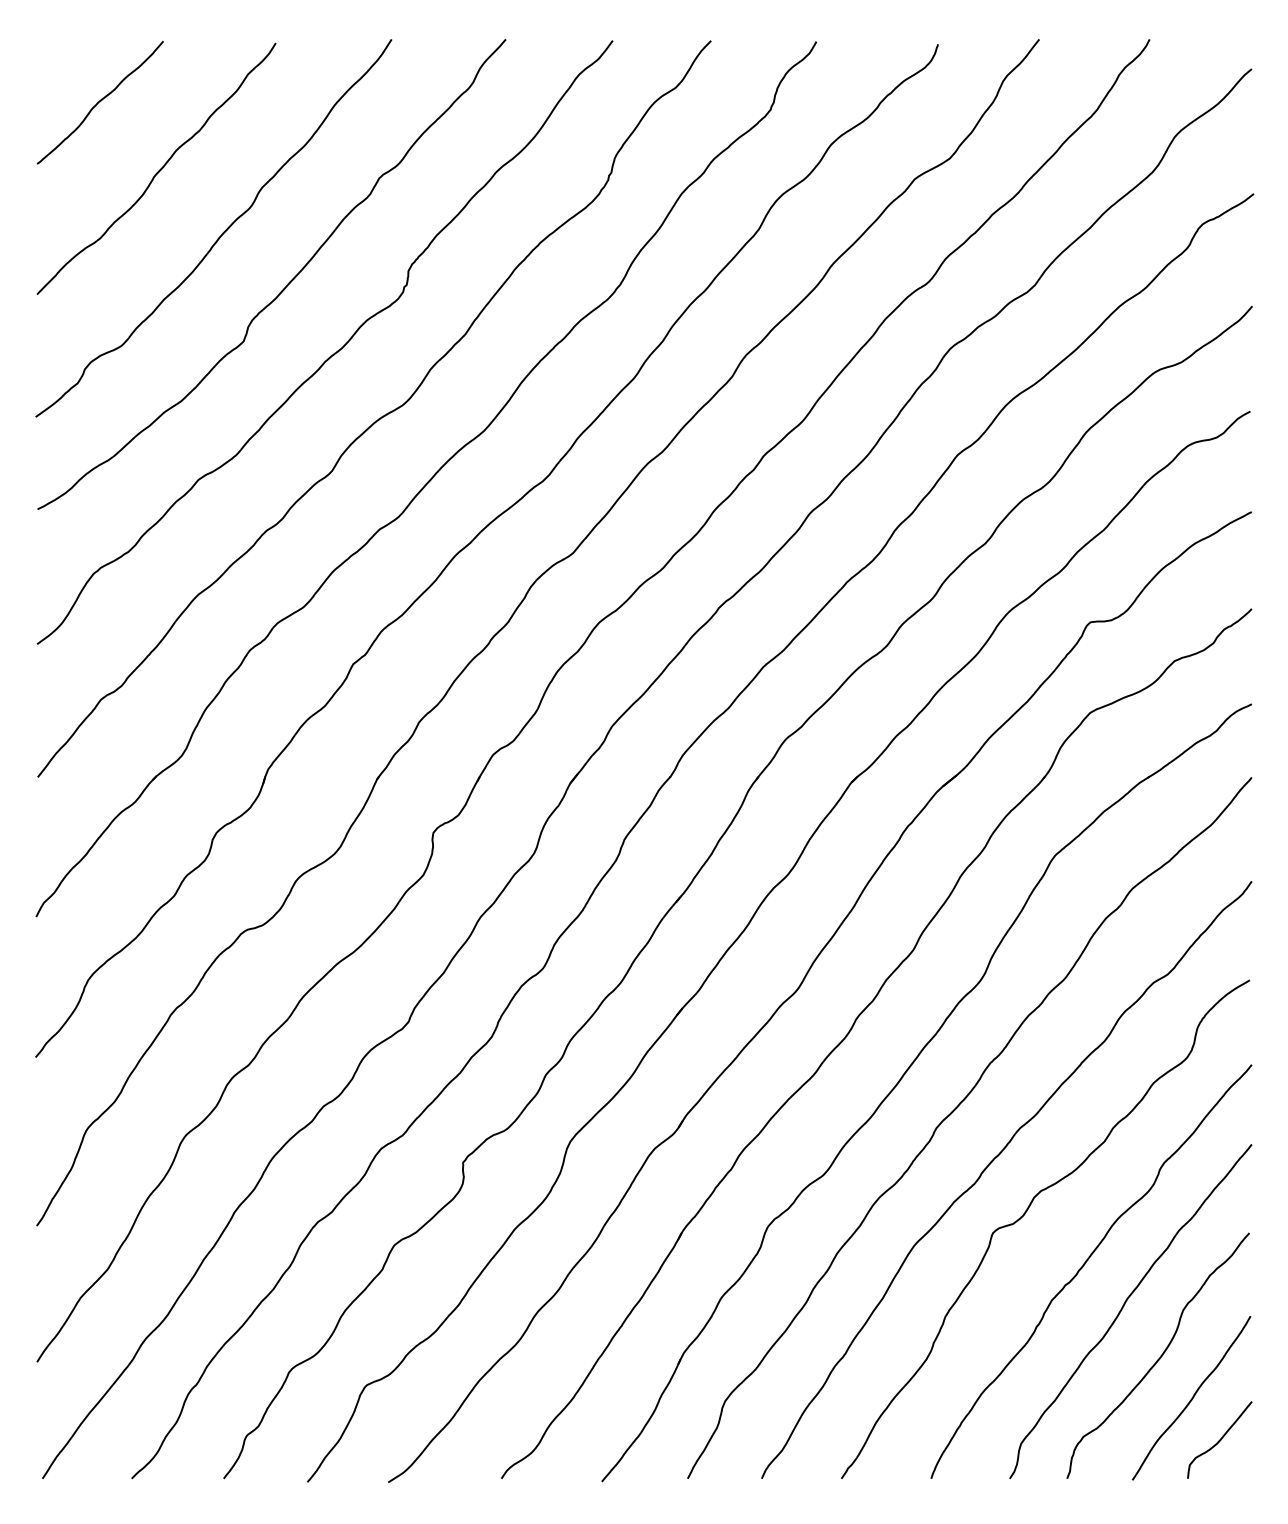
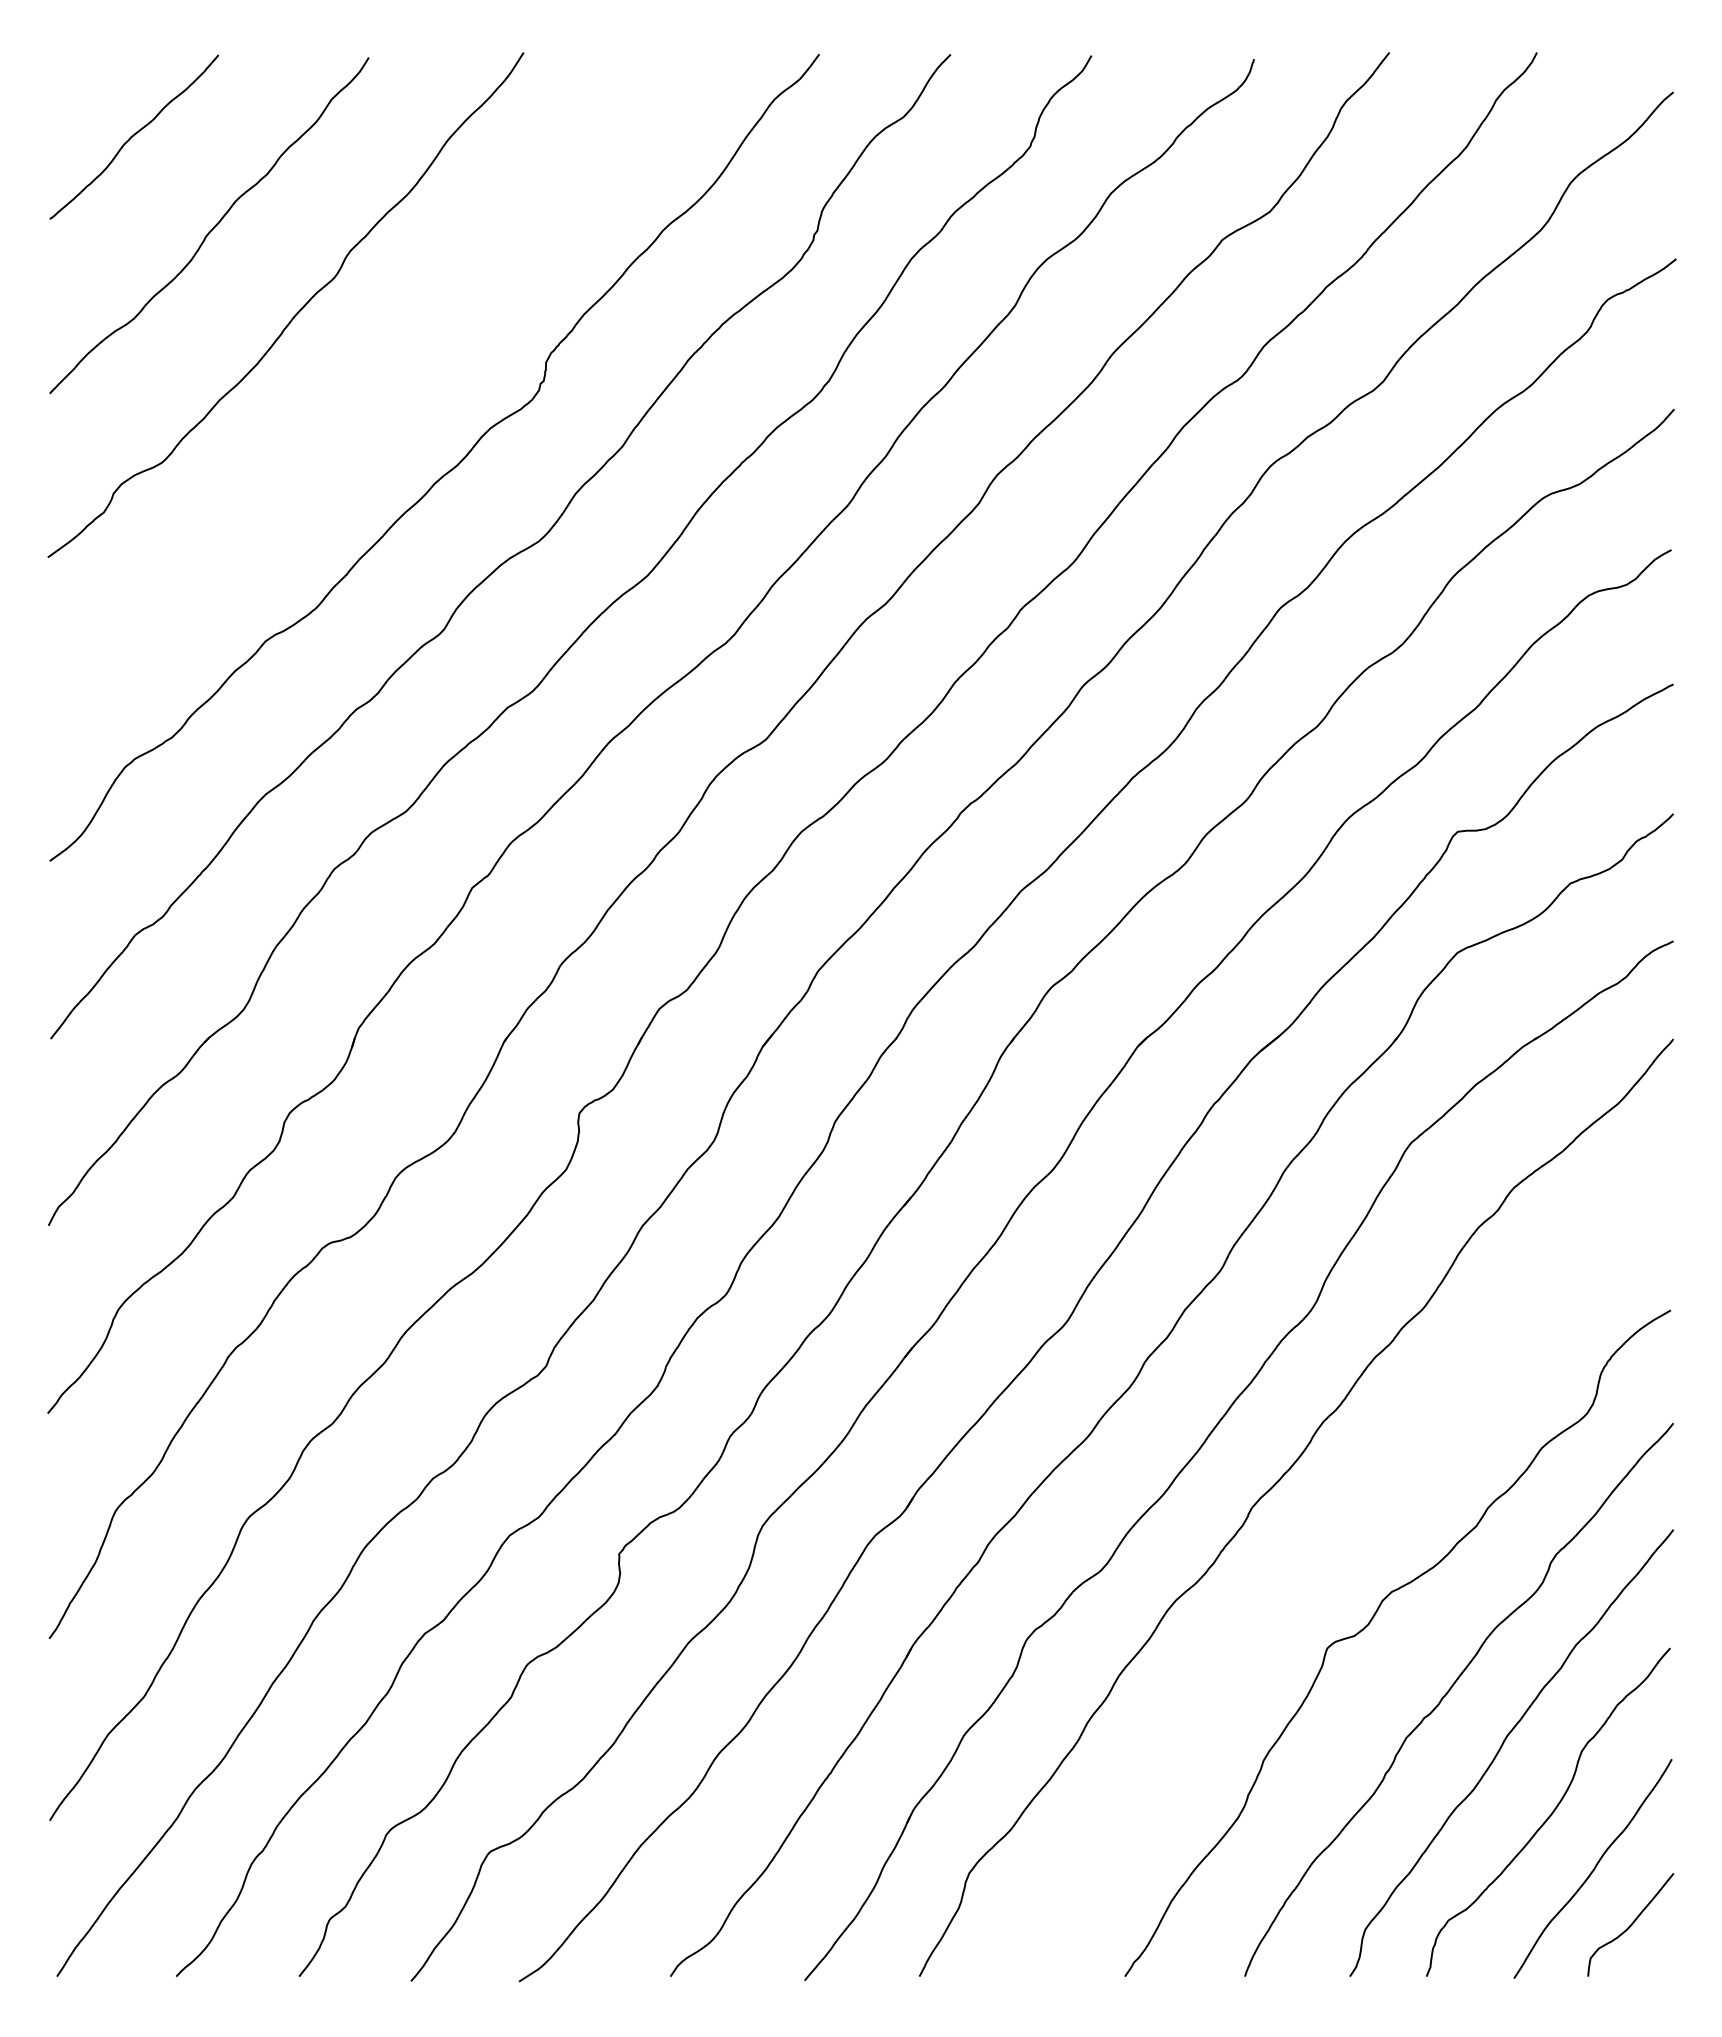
curve: (287, 283) -> (384, 379), removed
curve: (989, 1165) -> (1323, 1557), removed

